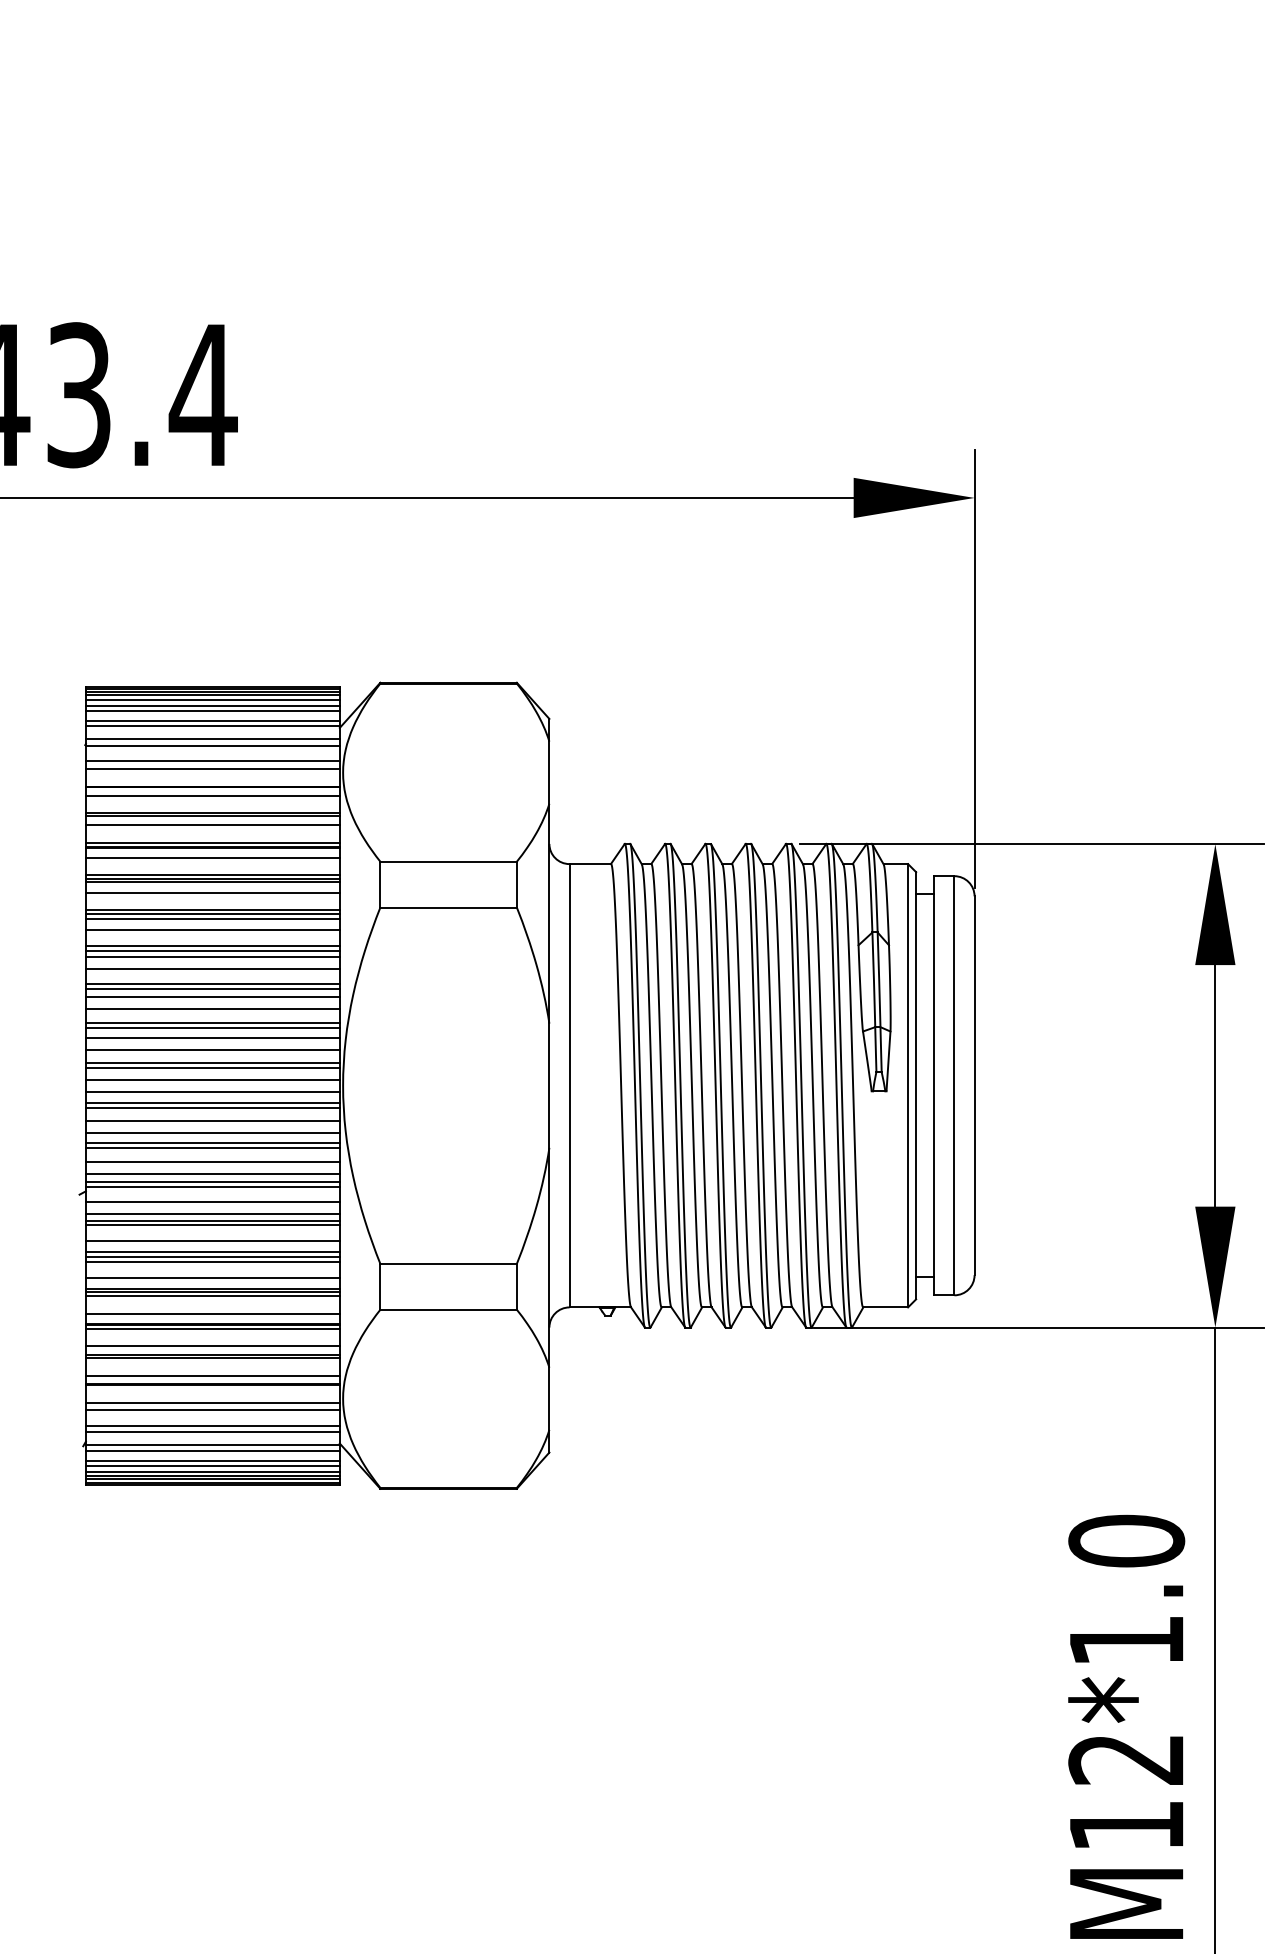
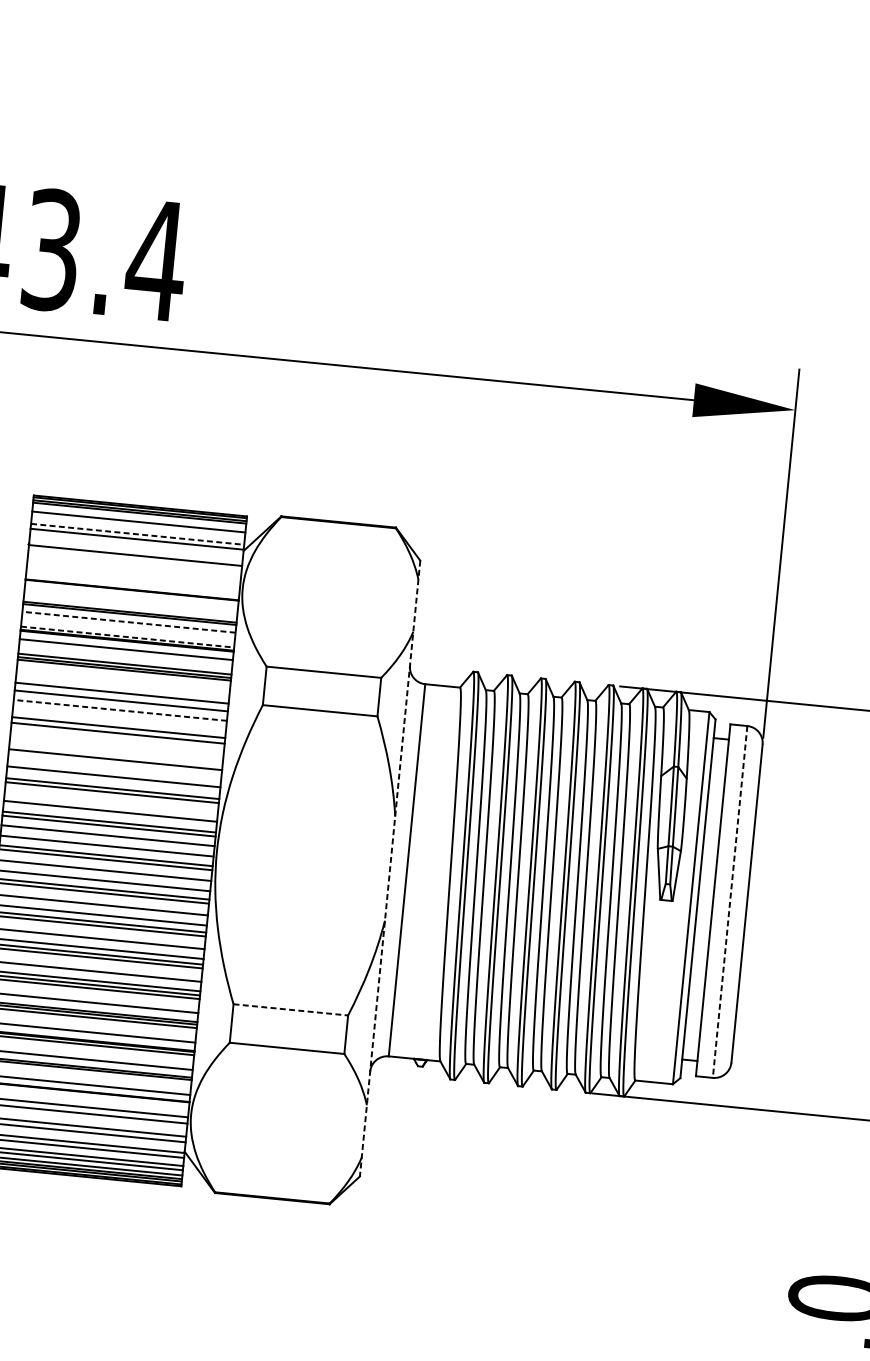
line: (212, 699) -> (139, 516), removed
line: (212, 710) -> (138, 525), removed
line: (212, 720) -> (137, 534), solid -> dashed
line: (212, 739) -> (135, 550), removed
line: (212, 761) -> (133, 568), removed
line: (212, 768) -> (133, 574), removed
line: (212, 795) -> (131, 597), removed
line: (212, 825) -> (128, 622), solid -> dashed
line: (212, 842) -> (127, 636), solid -> dashed
line: (212, 893) -> (123, 679), removed
line: (212, 914) -> (121, 697), removed
line: (212, 930) -> (120, 710), solid -> dashed
line: (212, 946) -> (118, 723), removed
line: (212, 969) -> (116, 743), removed
line: (212, 984) -> (115, 755), removed
line: (212, 997) -> (114, 766), removed
line: (212, 1038) -> (111, 801), removed
line: (549, 1085) -> (390, 868), solid -> dashed
line: (954, 1085) -> (730, 901), solid -> dashed
line: (449, 1263) -> (291, 1009), solid -> dashed

